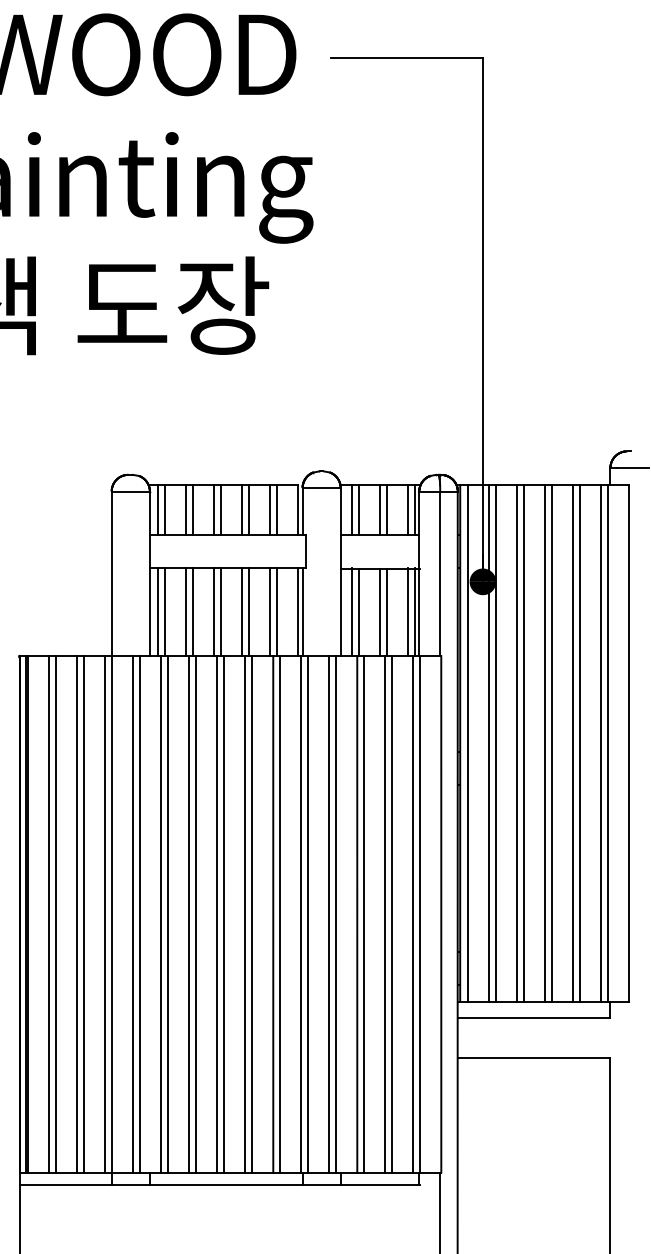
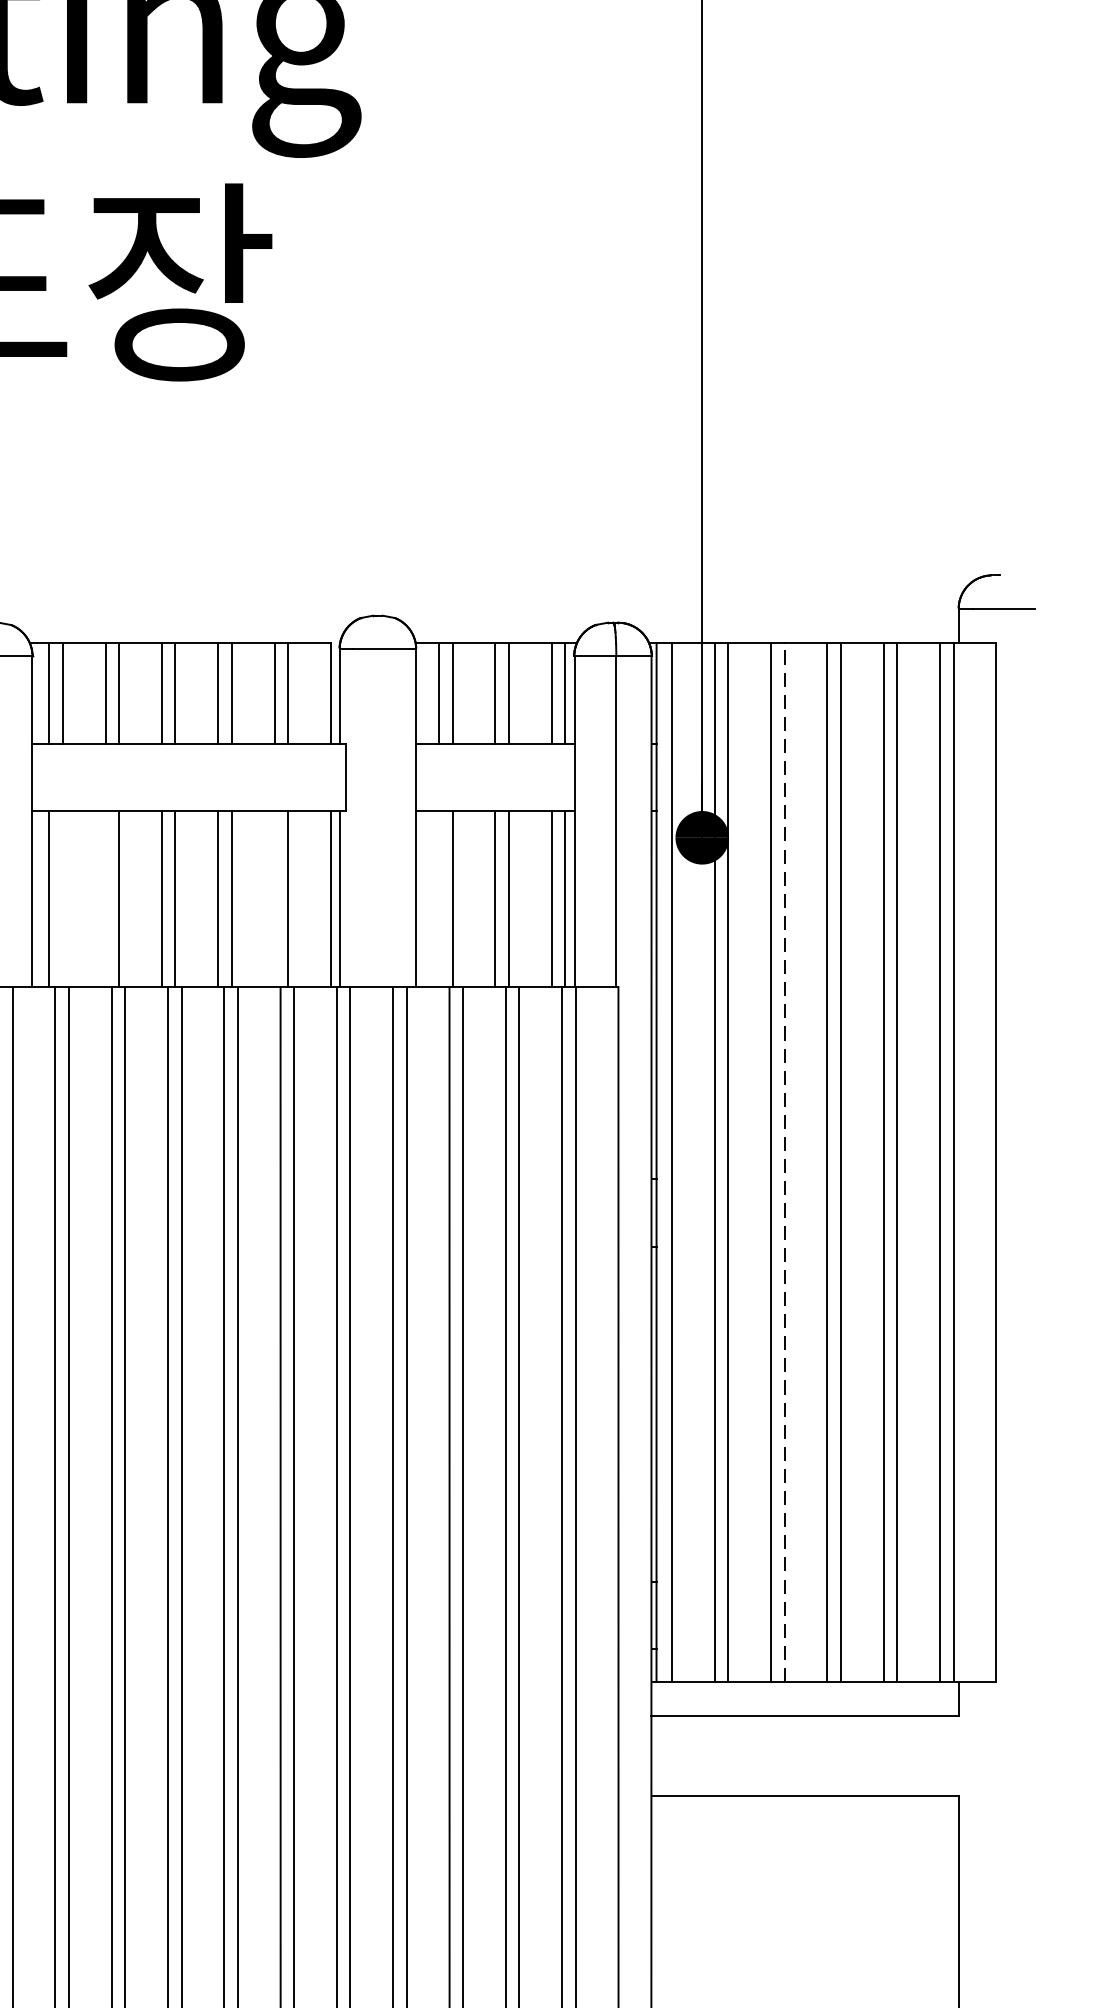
line: (165, 612) -> (63, 899), removed
line: (186, 612) -> (106, 899), removed
line: (270, 612) -> (275, 899), removed
line: (352, 612) -> (439, 899), removed
line: (523, 742) -> (783, 1160), solid -> dashed

